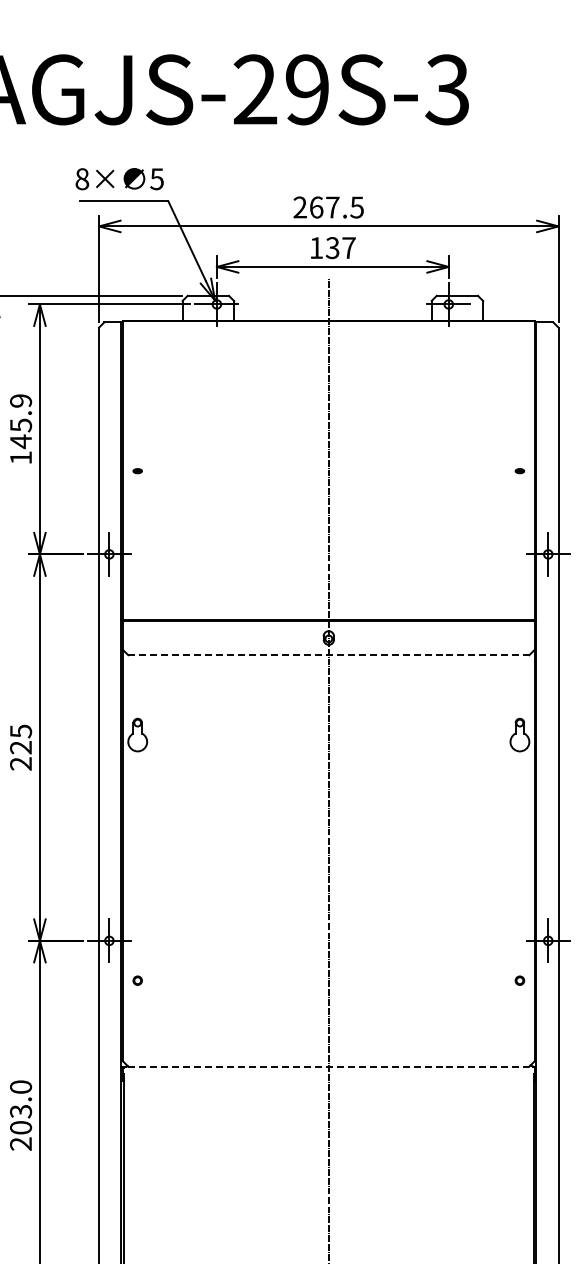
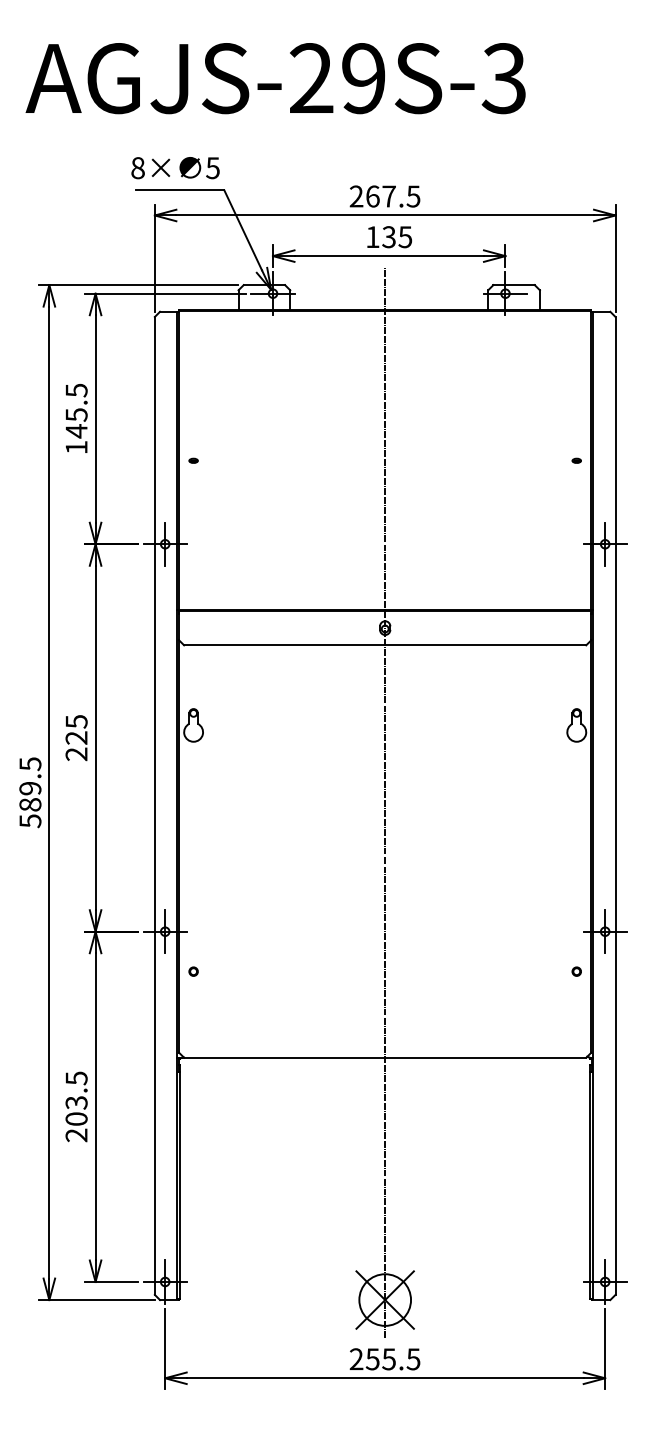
text: (349, 248) -> (405, 237), 137 -> 135
text: (20, 400) -> (76, 390), 145.9 -> 145.5
line: (329, 655) -> (385, 645), dashed -> solid
line: (329, 1066) -> (385, 1057), dashed -> solid
text: (20, 1087) -> (76, 1078), 203.0 -> 203.5

